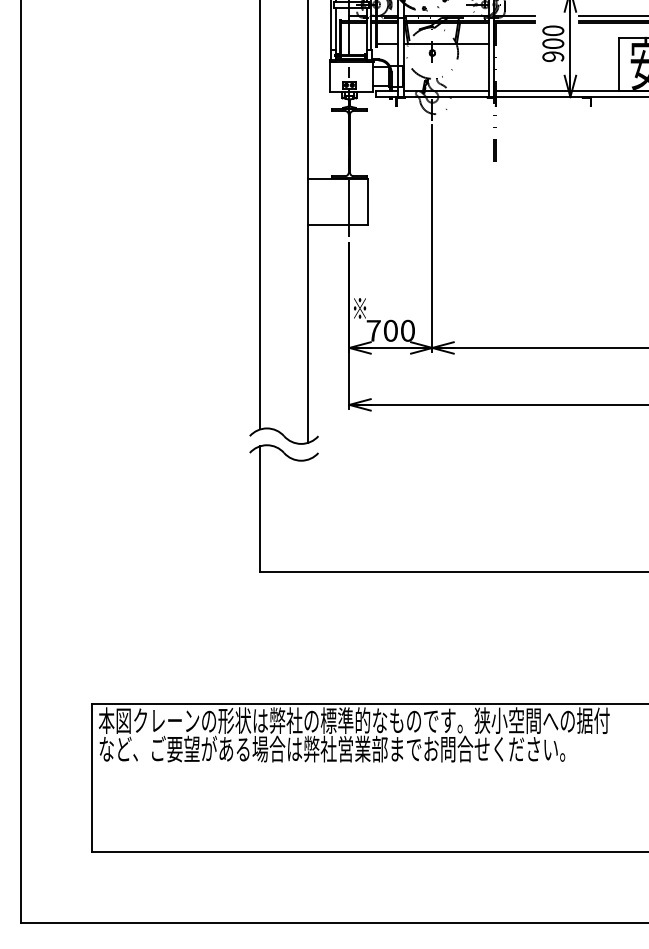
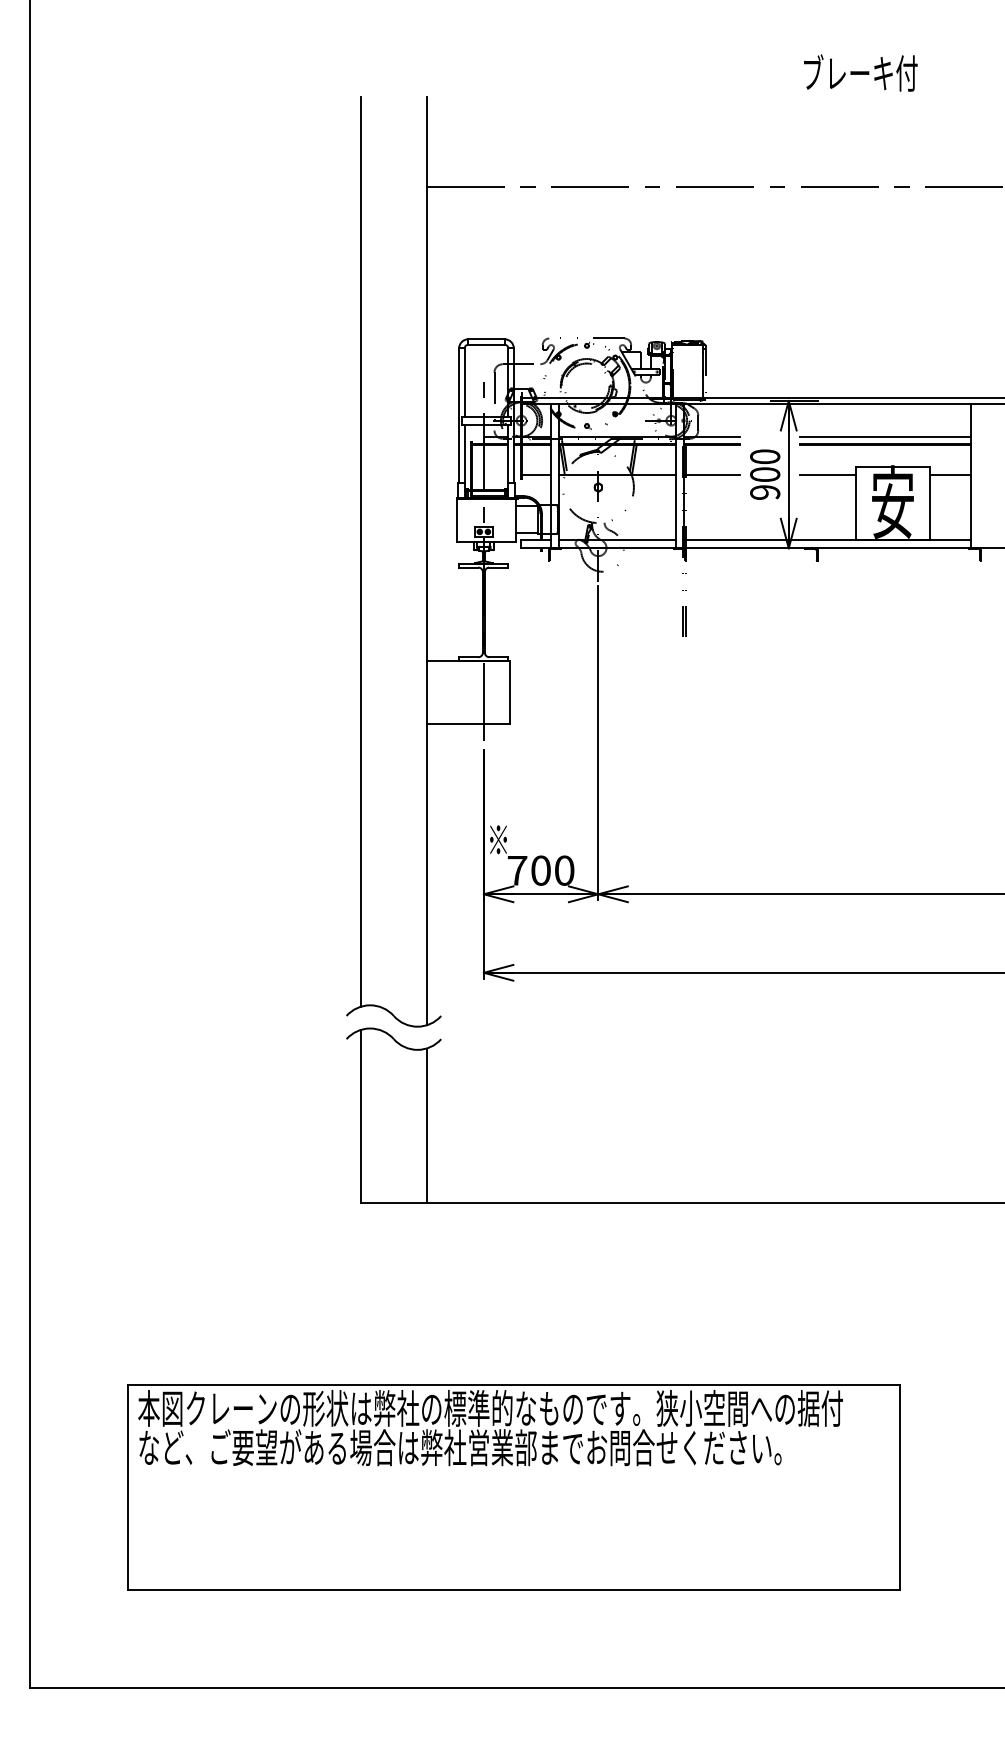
line: (514, 43) -> (711, 474), added
line: (599, 43) -> (828, 474), added
line: (307, 515) -> (426, 1125), added

